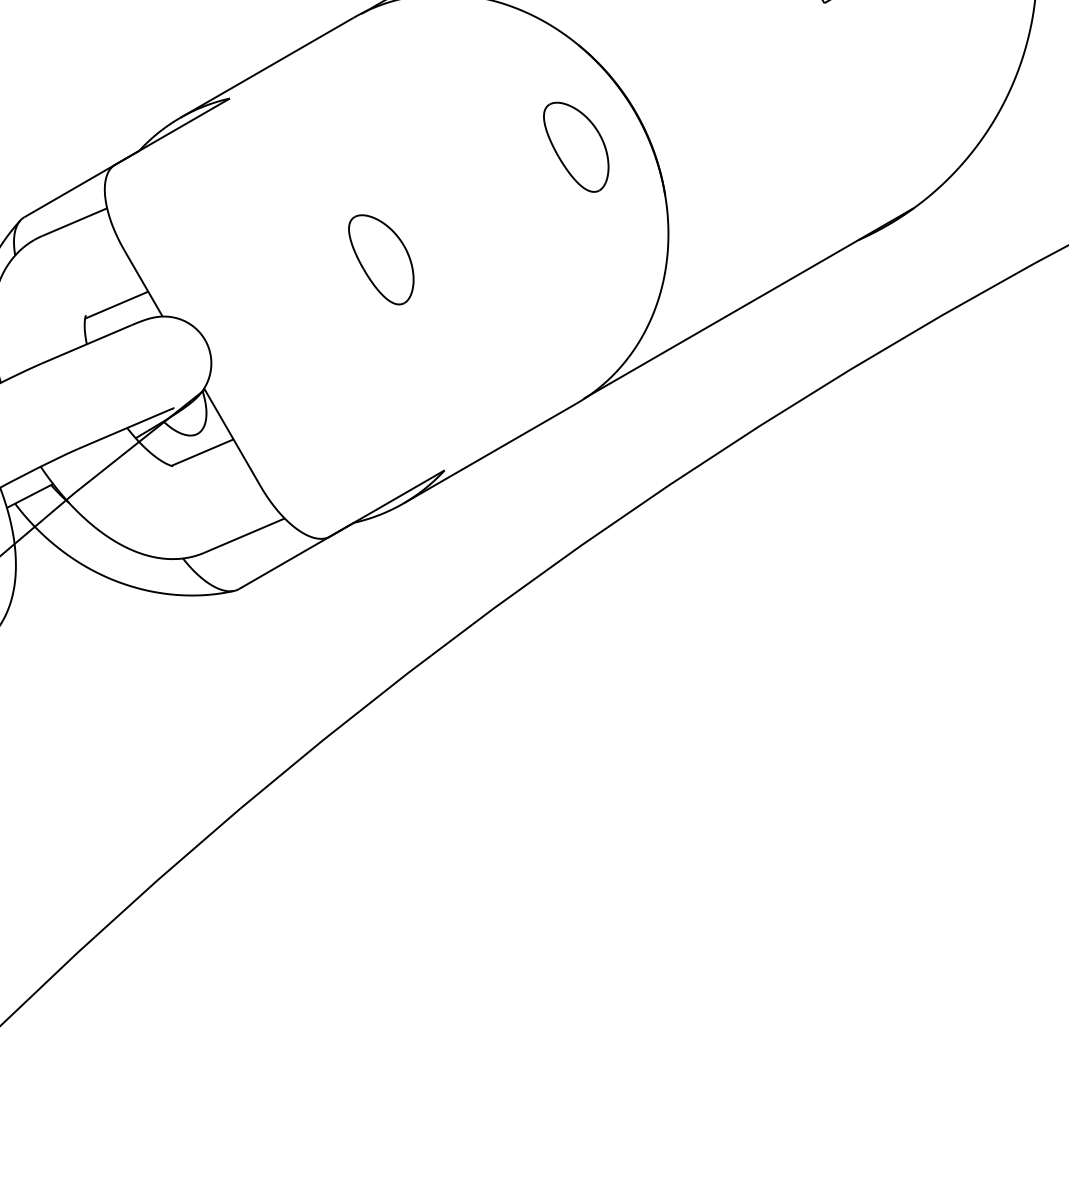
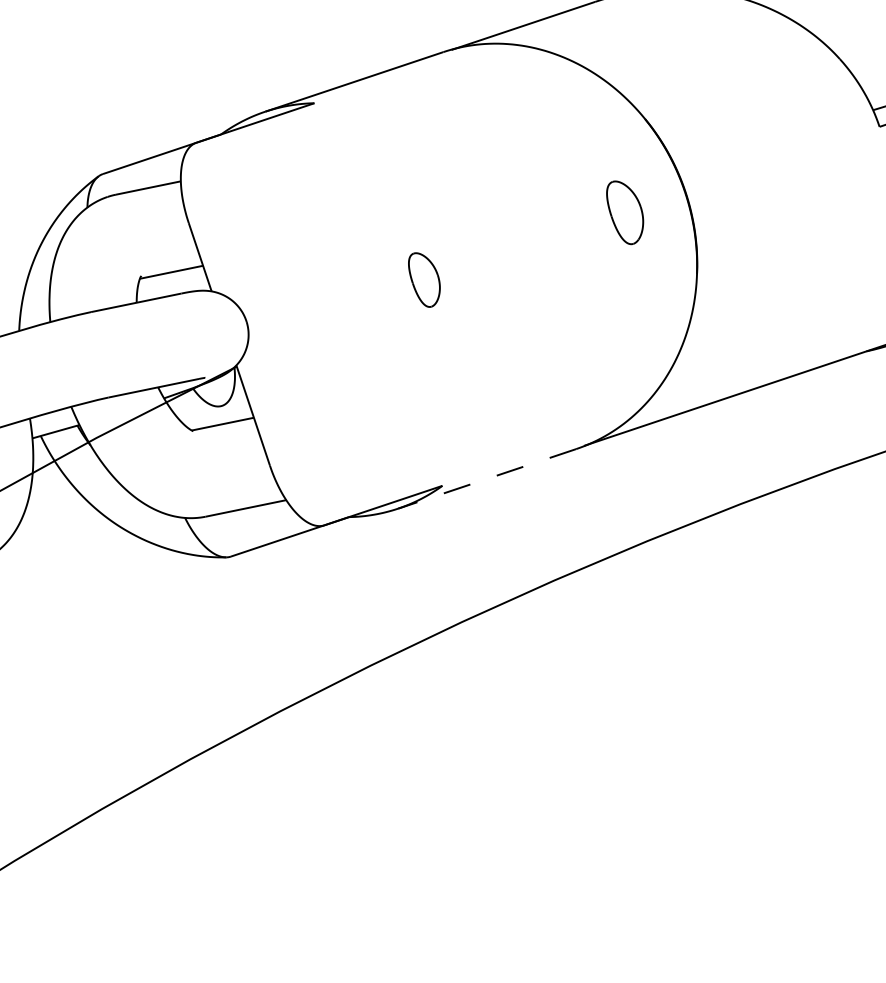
part: (576, 146) -> (624, 212), size x0.7
part: (381, 259) -> (423, 279), size x0.6
line: (489, 453) -> (486, 478), solid -> dashed

